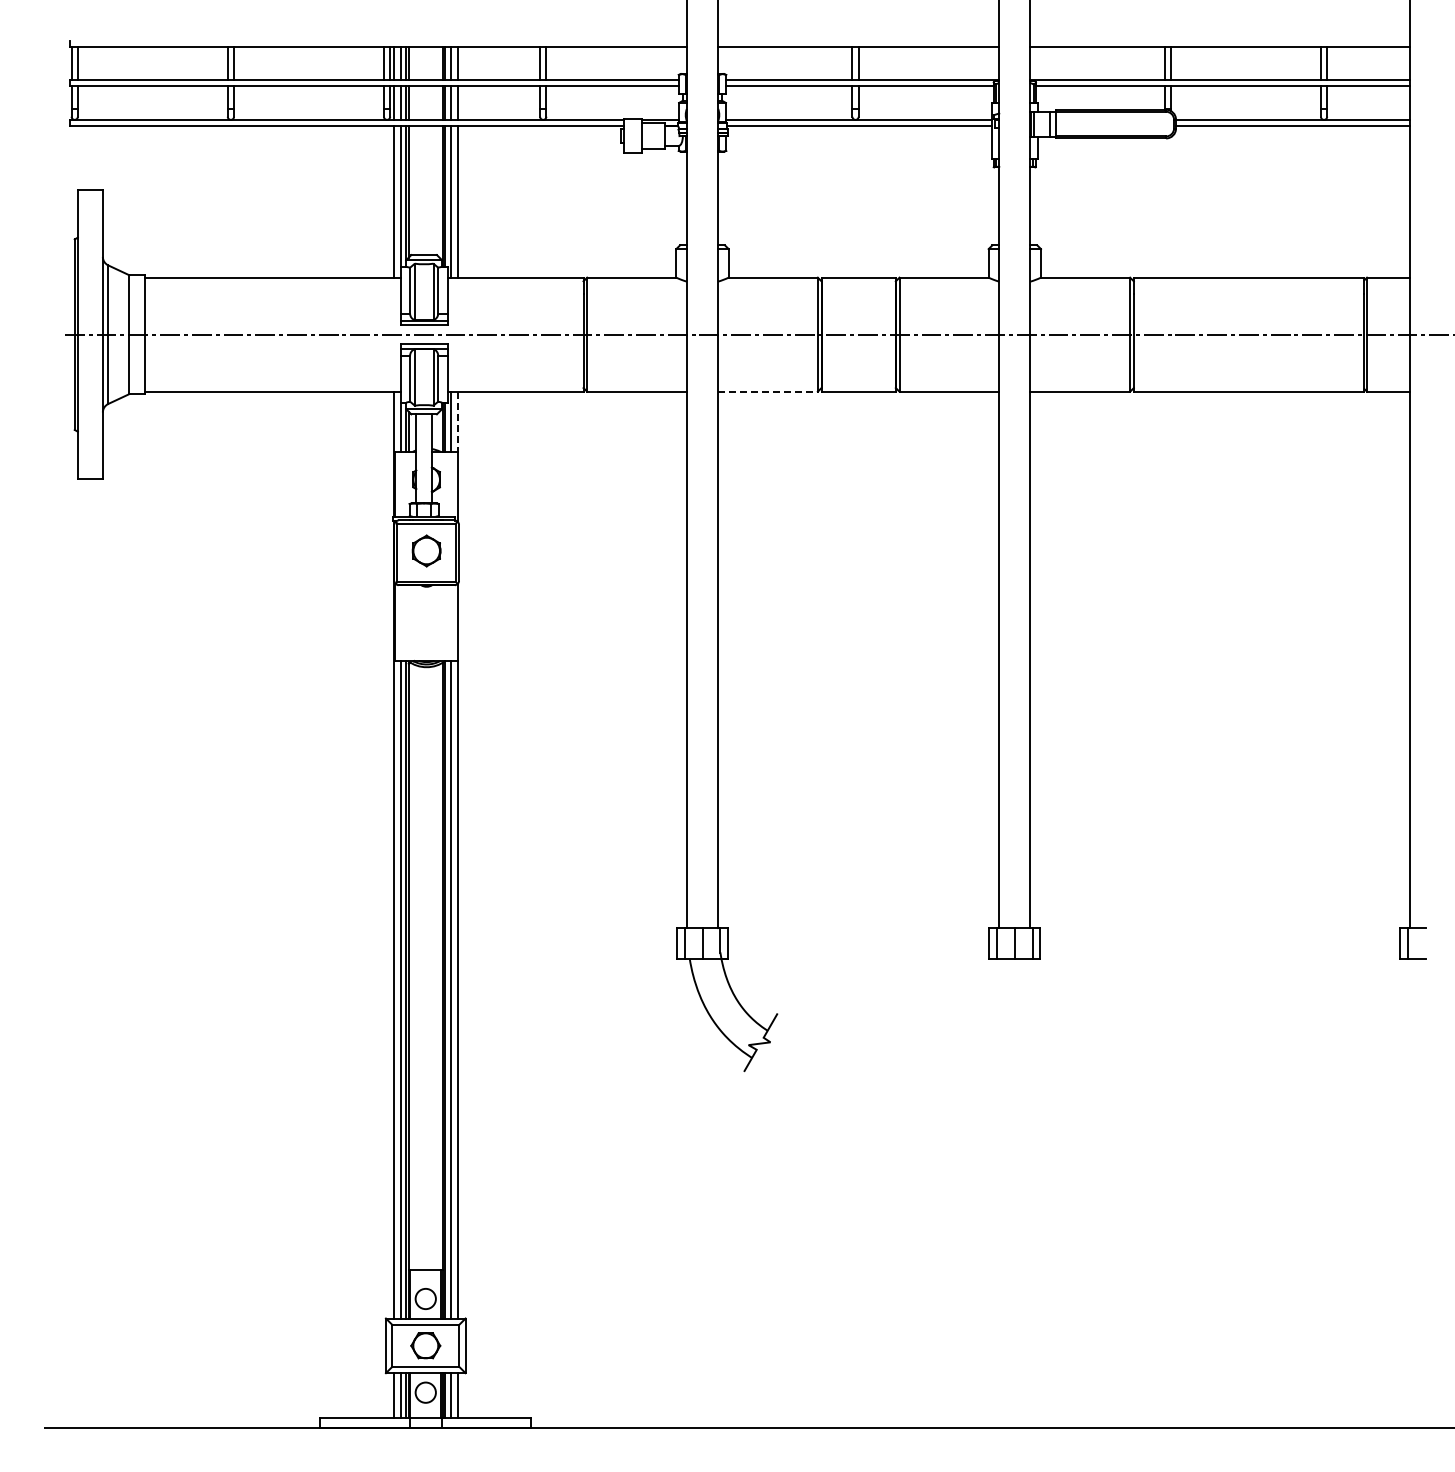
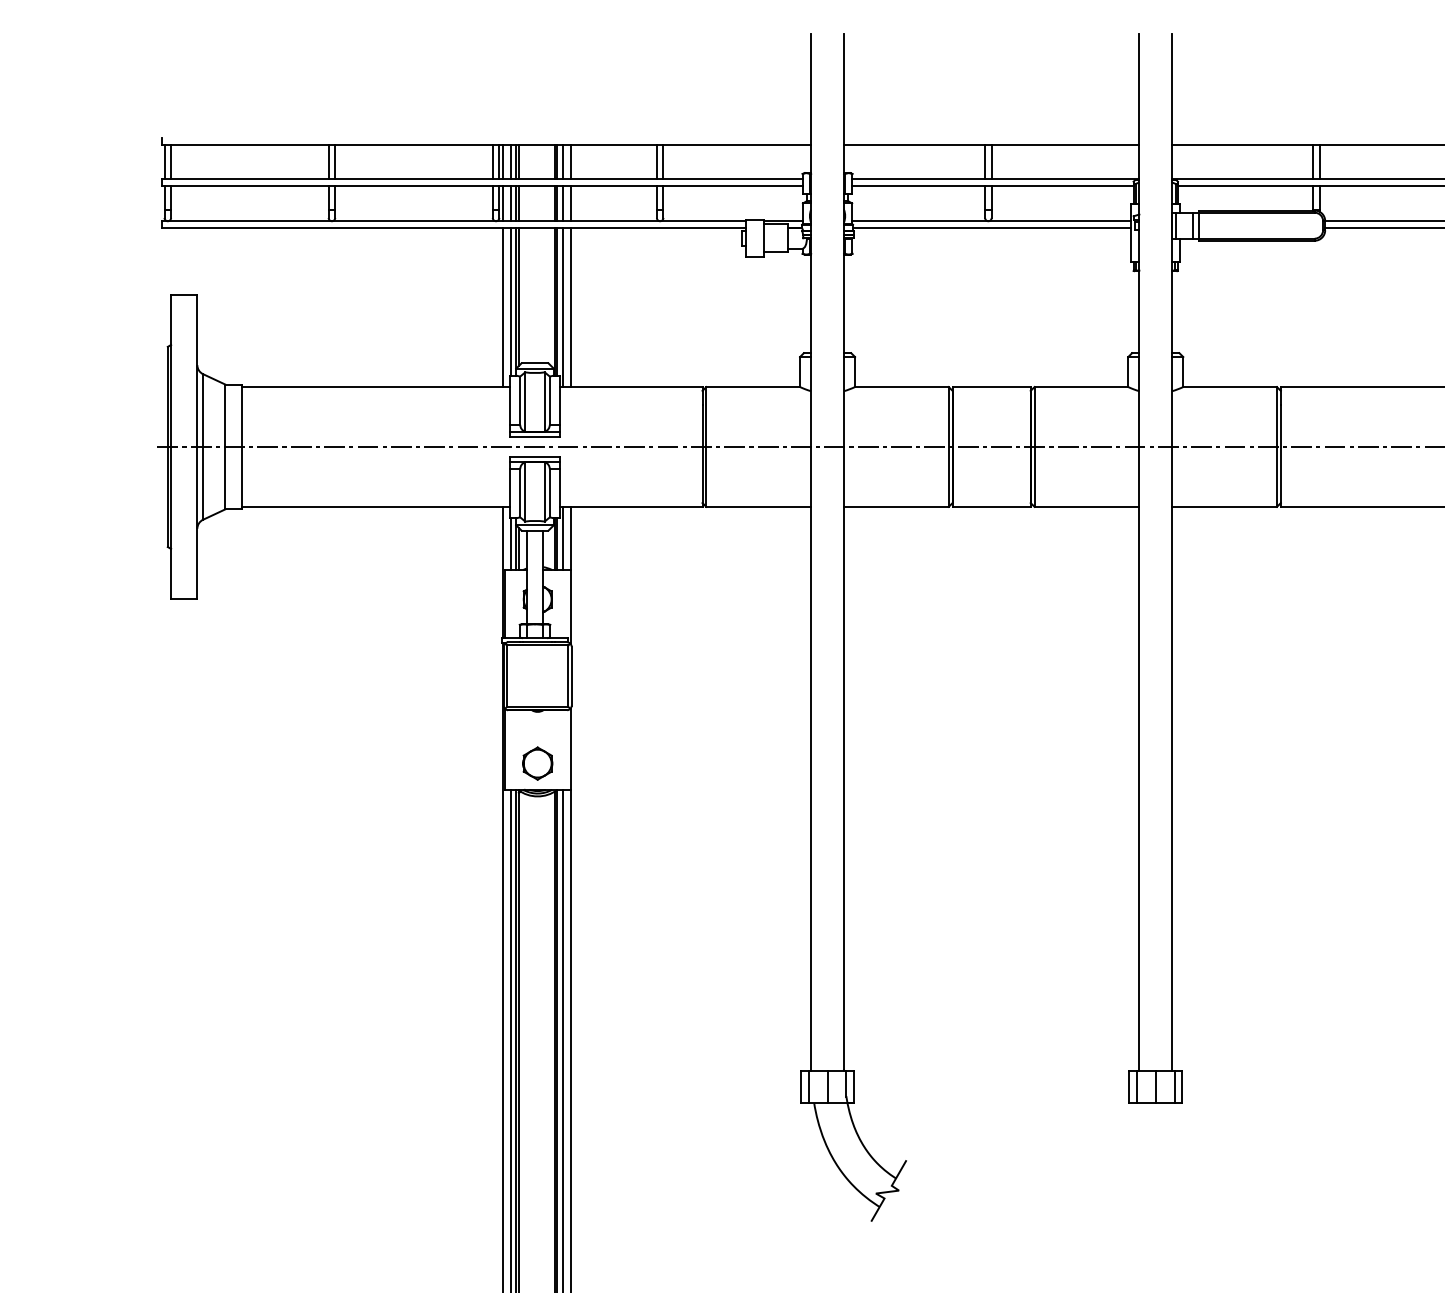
line: (768, 391) -> (896, 506), dashed -> solid
line: (457, 421) -> (570, 538), dashed -> solid
part: (426, 550) -> (537, 763), moved

